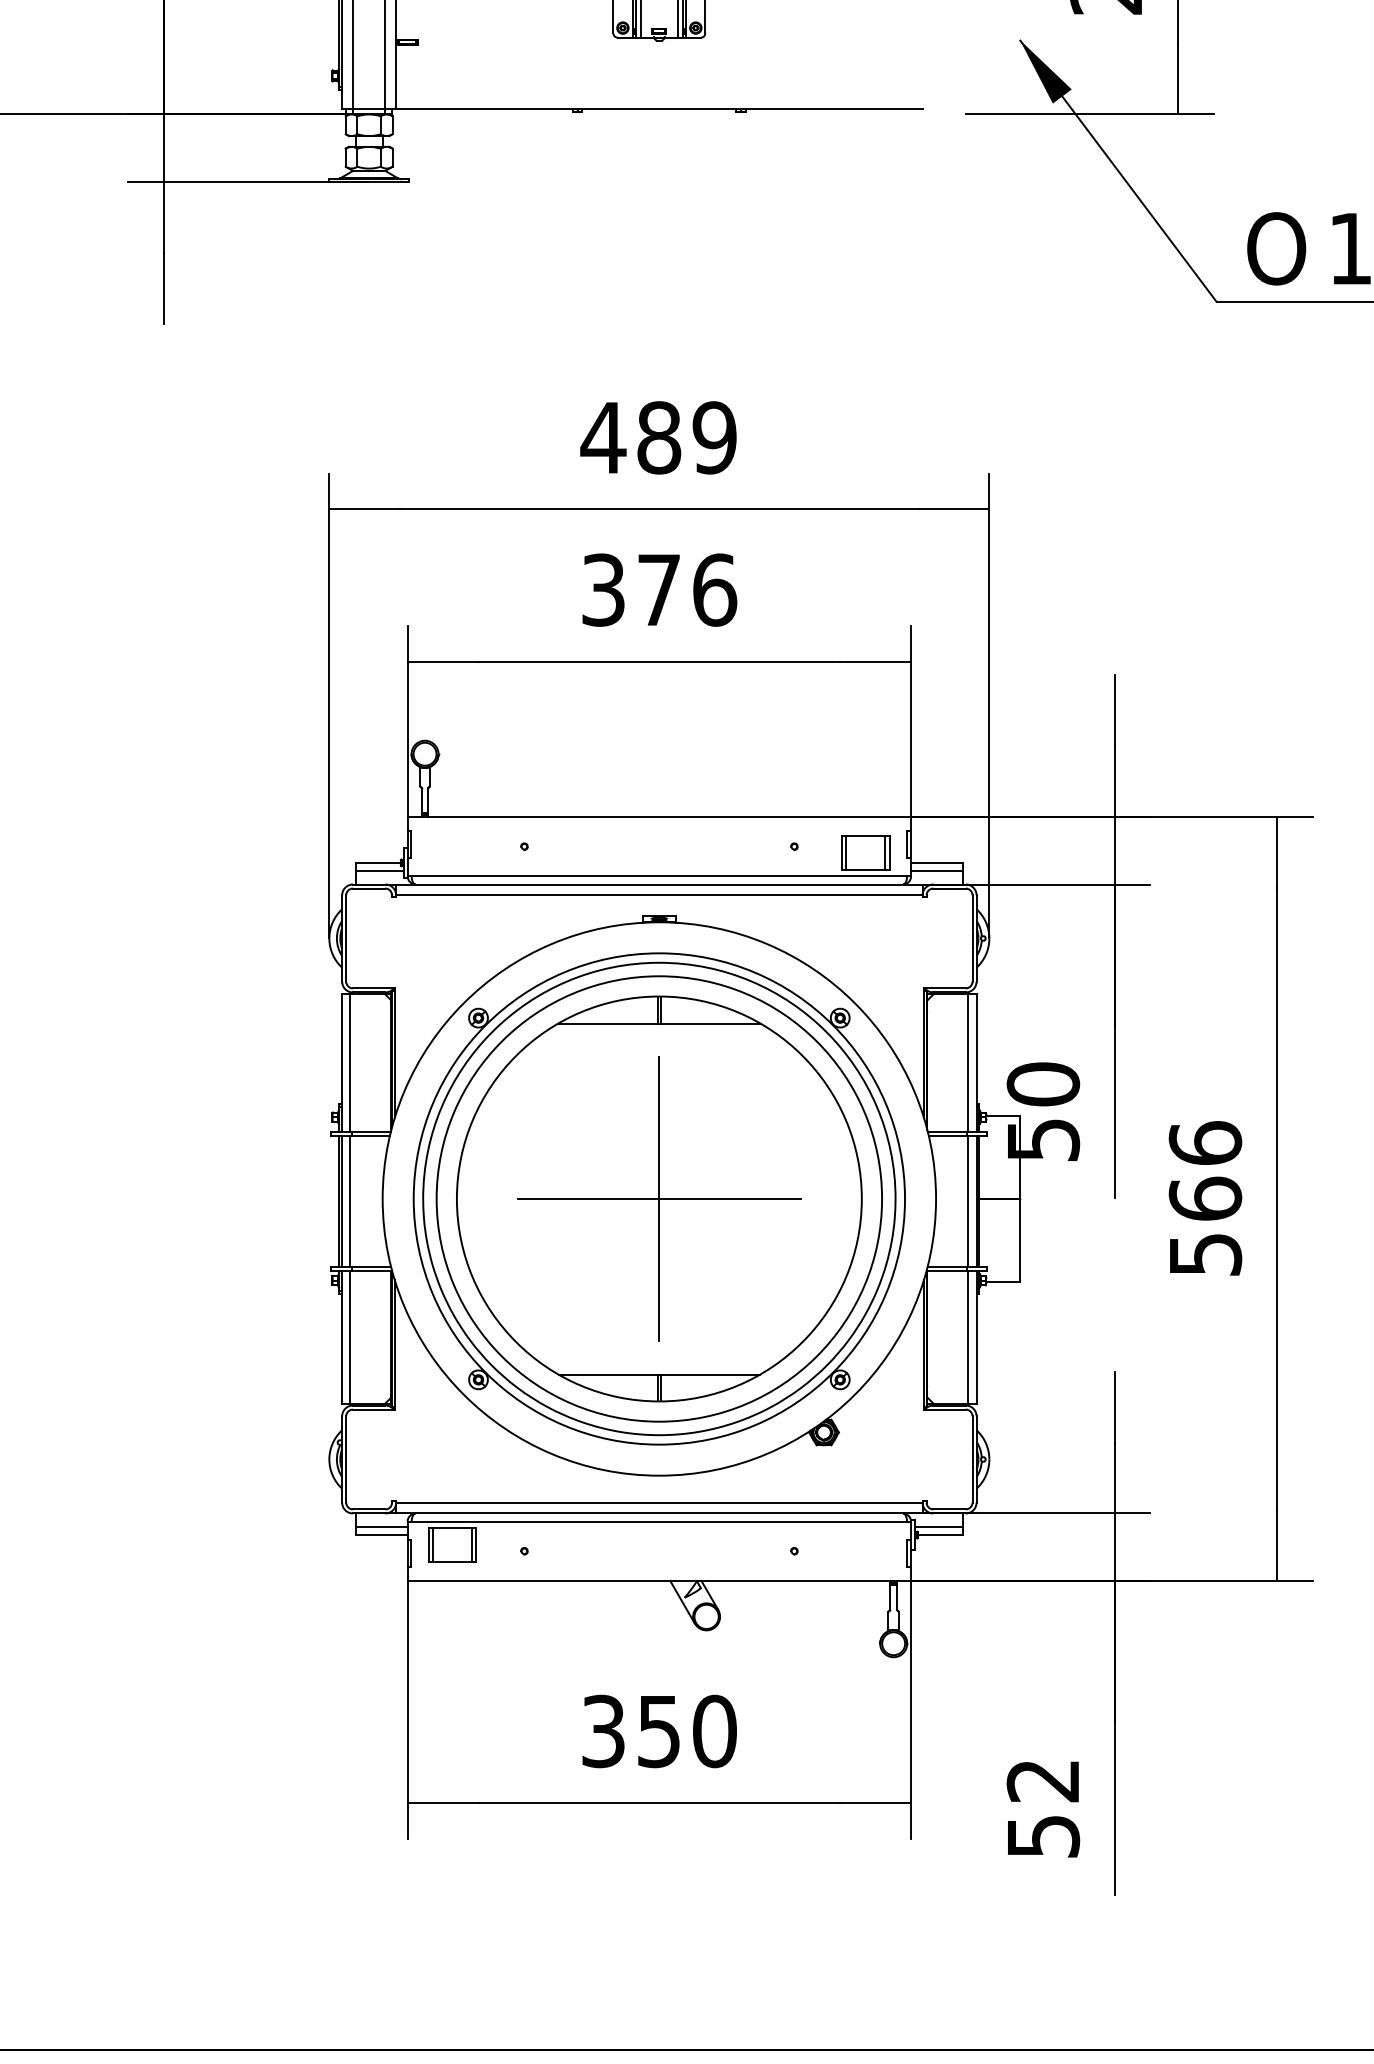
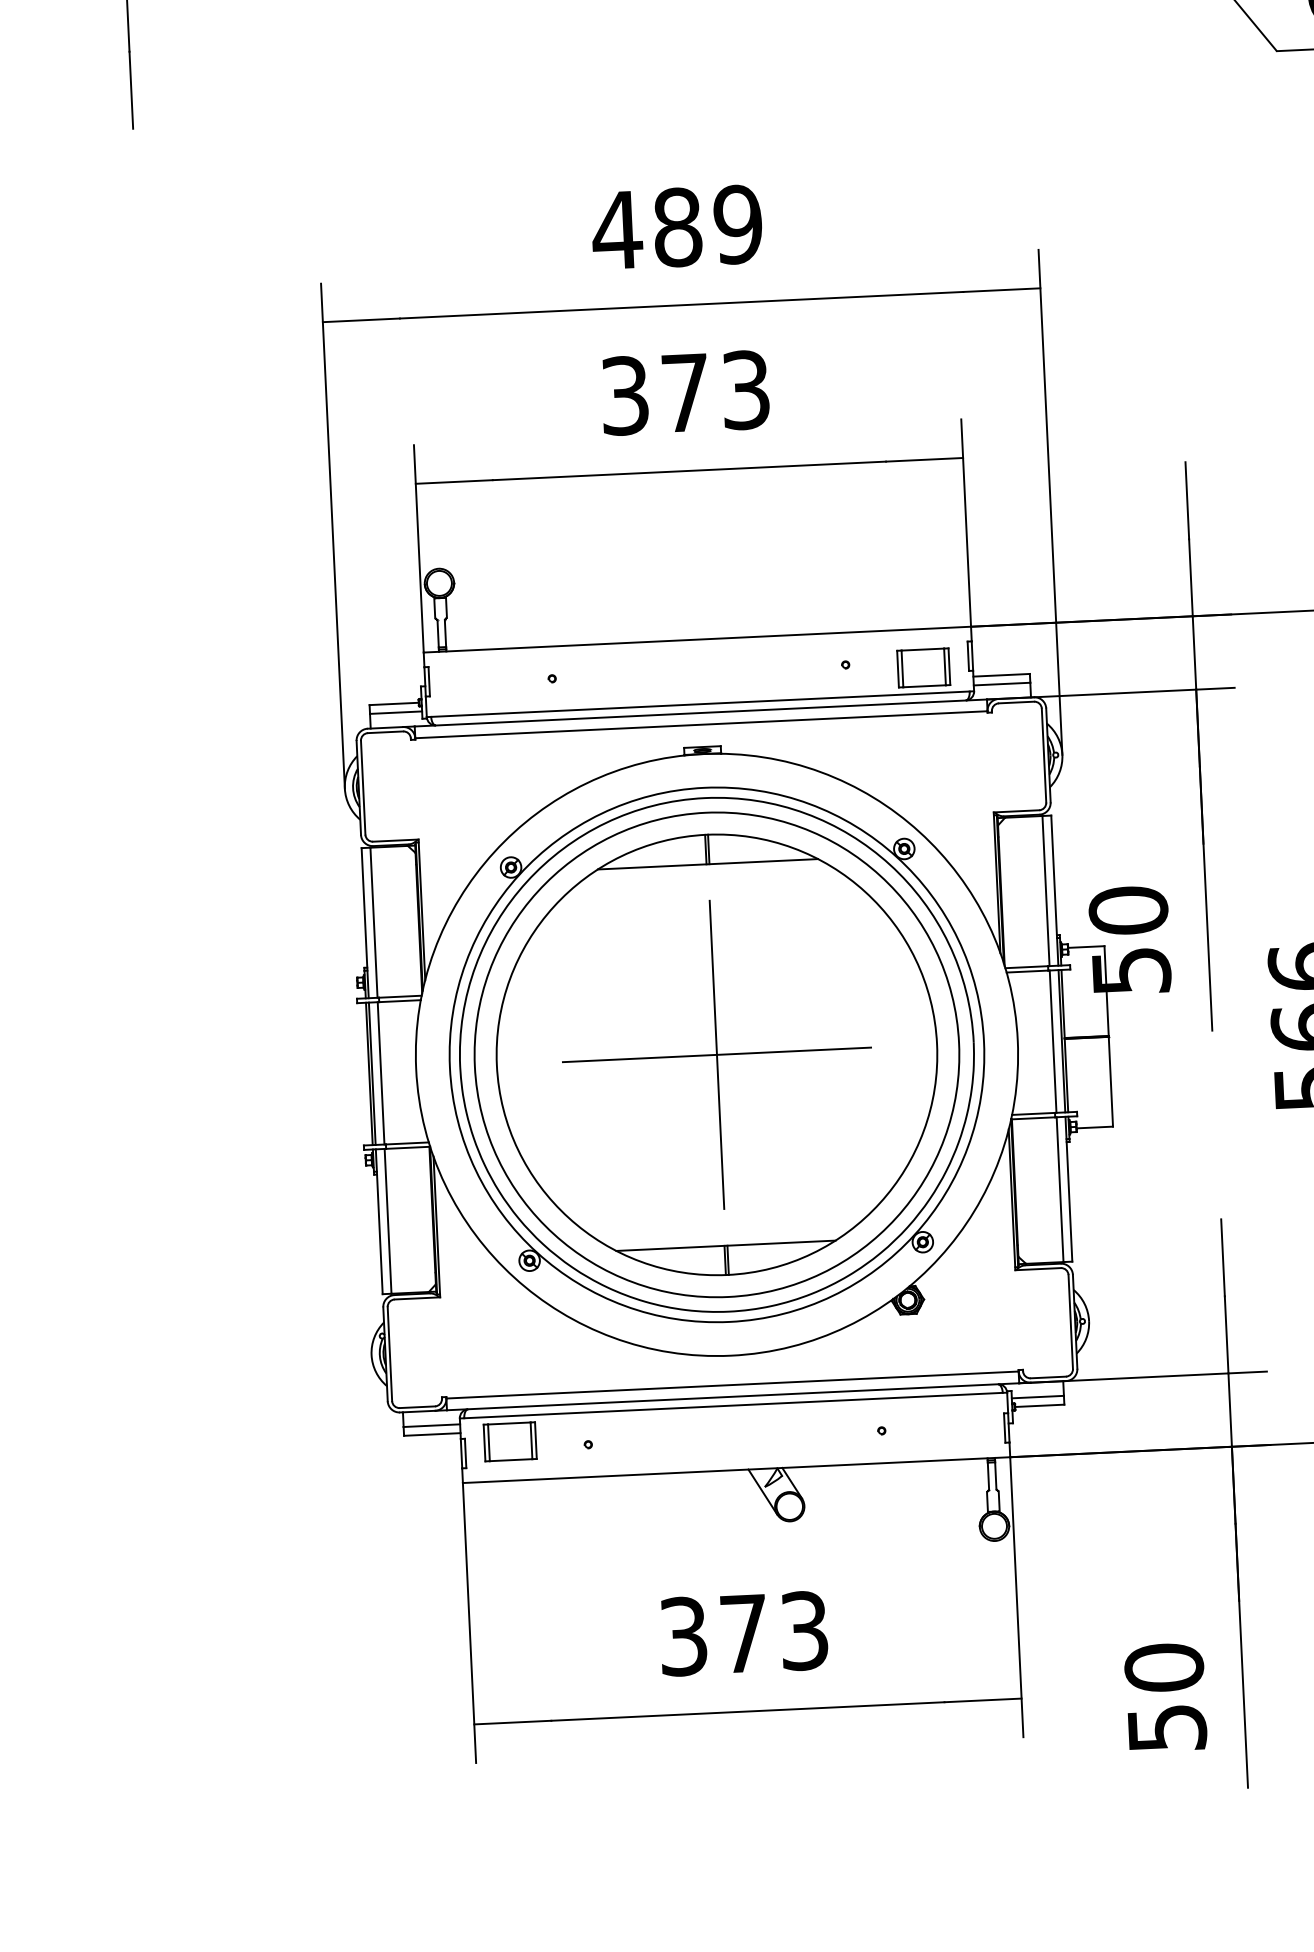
text: (715, 589) -> (746, 389), 376 -> 373
text: (687, 1731) -> (774, 1632), 350 -> 373
text: (1043, 1780) -> (1164, 1667), 52 -> 50

